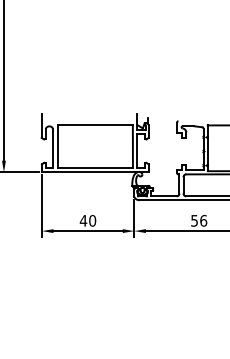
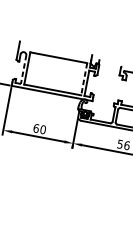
line: (132, 146) -> (83, 79), solid -> dashed
line: (53, 149) -> (23, 70), solid -> dashed
text: (83, 220) -> (36, 128), 40 -> 60

